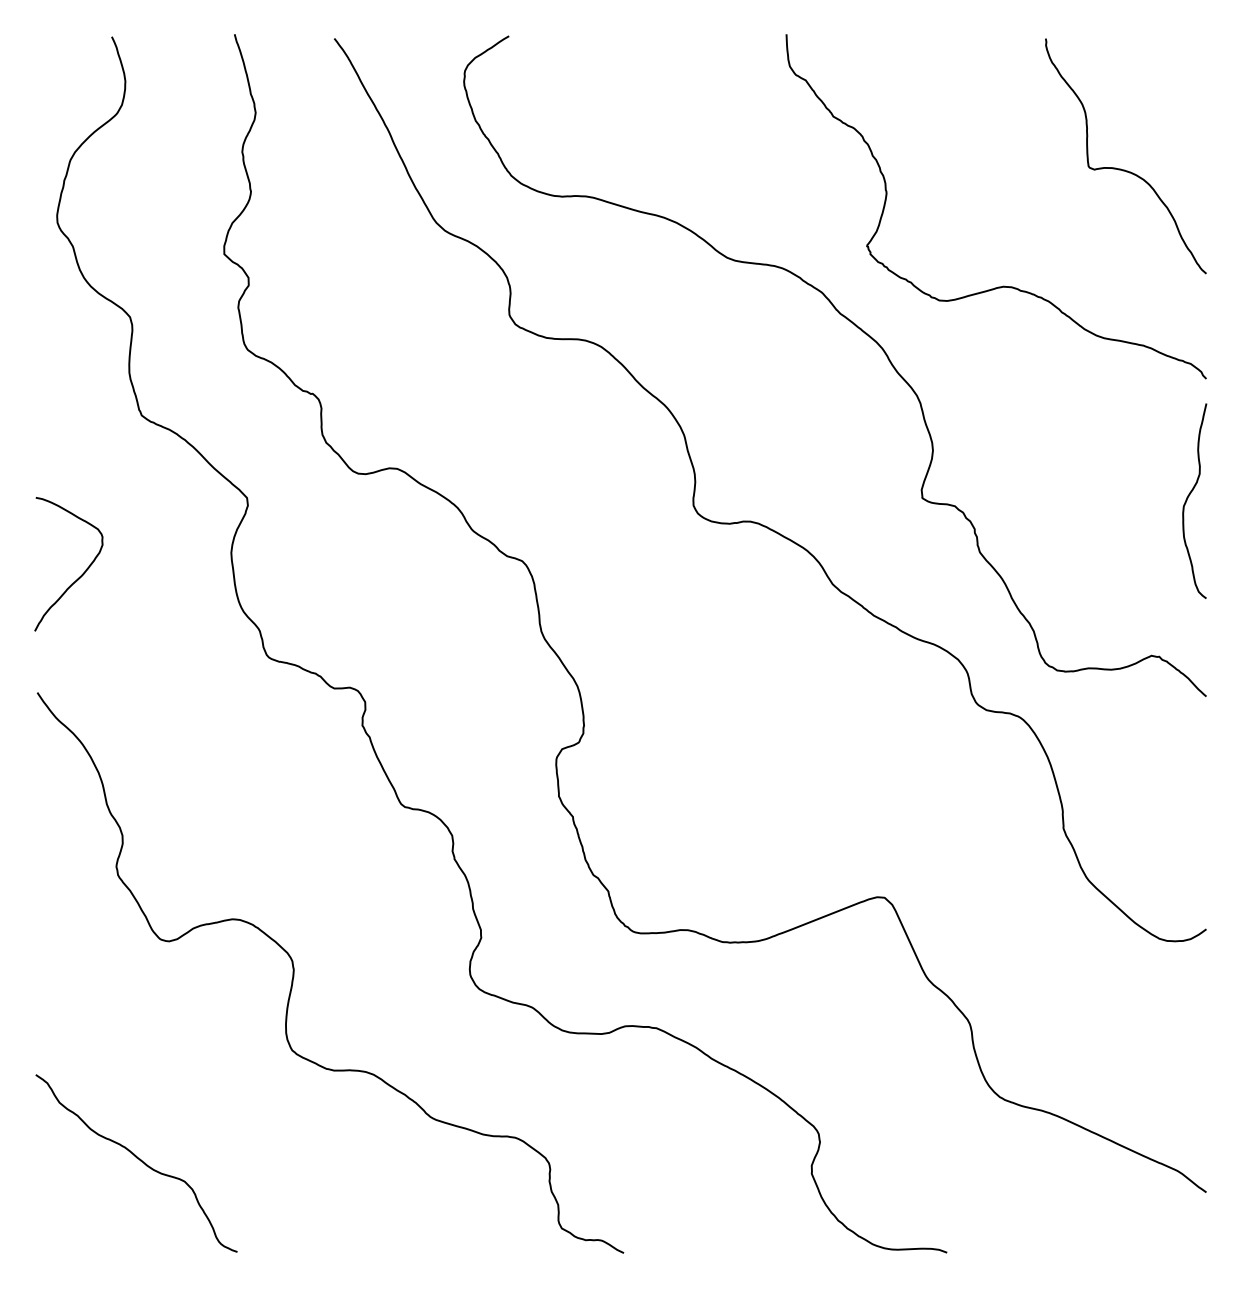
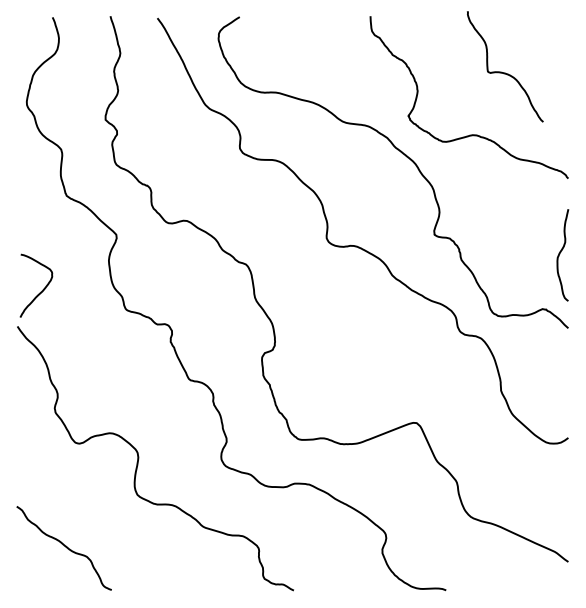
curve: (1125, 168) -> (505, 72), moved
curve: (1189, 499) -> (560, 254), moved
curve: (79, 573) -> (41, 290), moved

